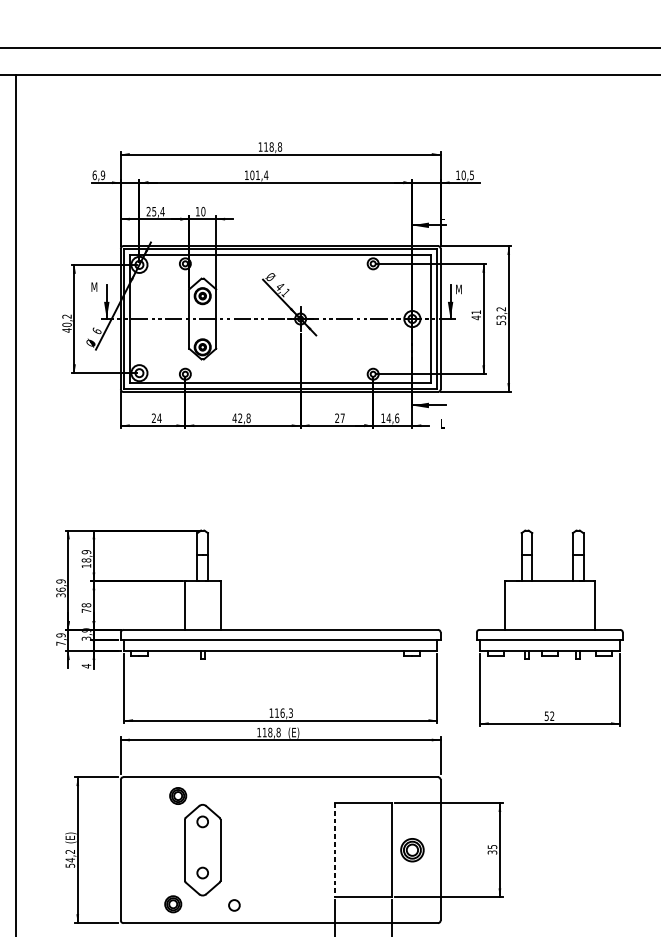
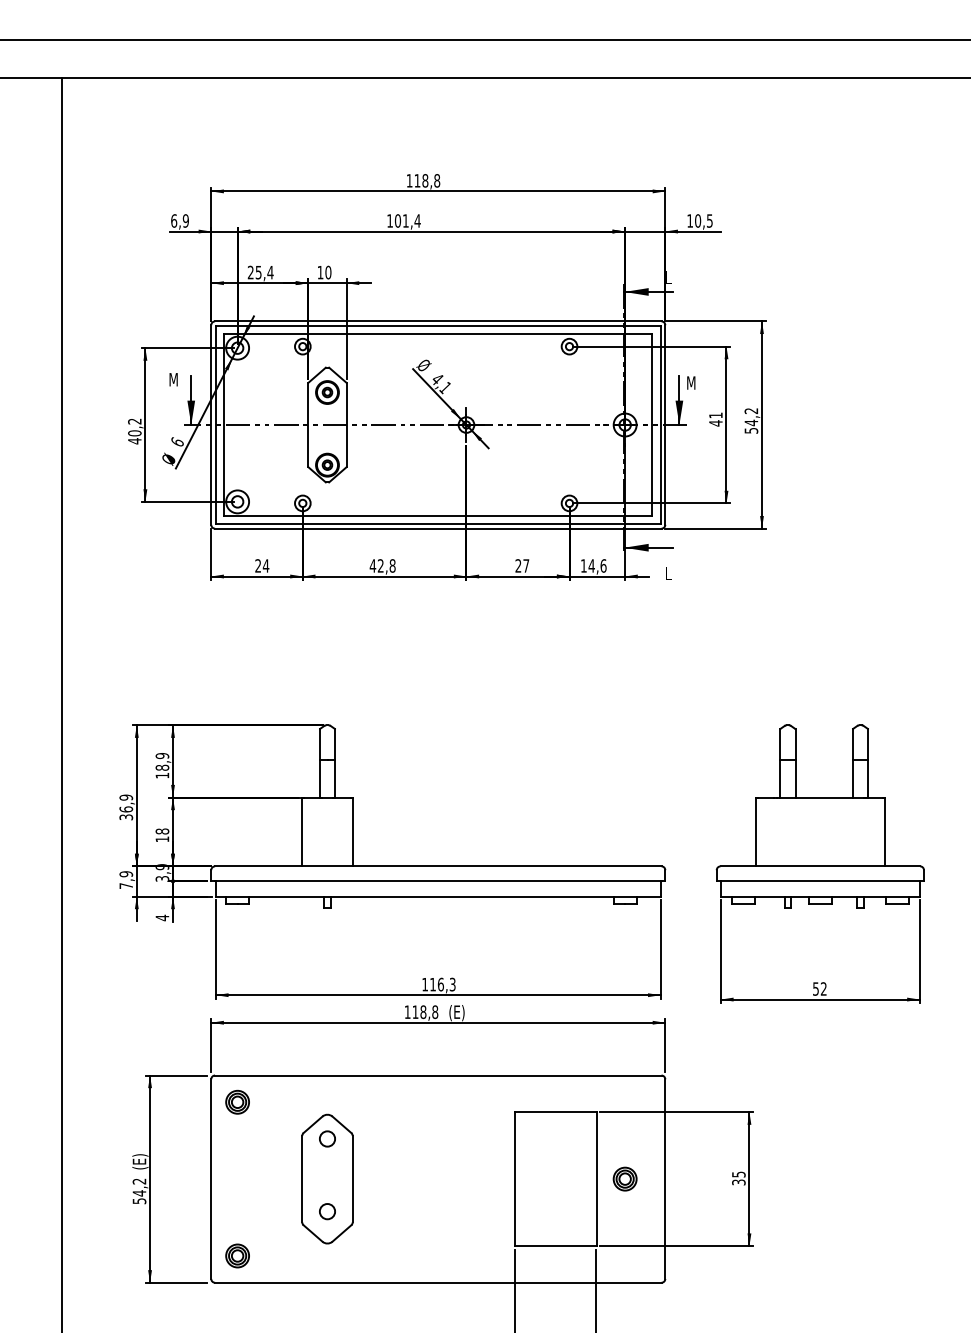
text: (501, 317) -> (751, 422), 53,2 -> 54,2
text: (86, 610) -> (162, 839), 78 -> 18
part: (178, 795) -> (237, 1101), moved
part: (411, 849) -> (624, 1178), size x0.71
line: (335, 850) -> (515, 1179), dashed -> solid
part: (173, 903) -> (237, 1255), moved
circle: (234, 905) -> (372, 1257), removed

